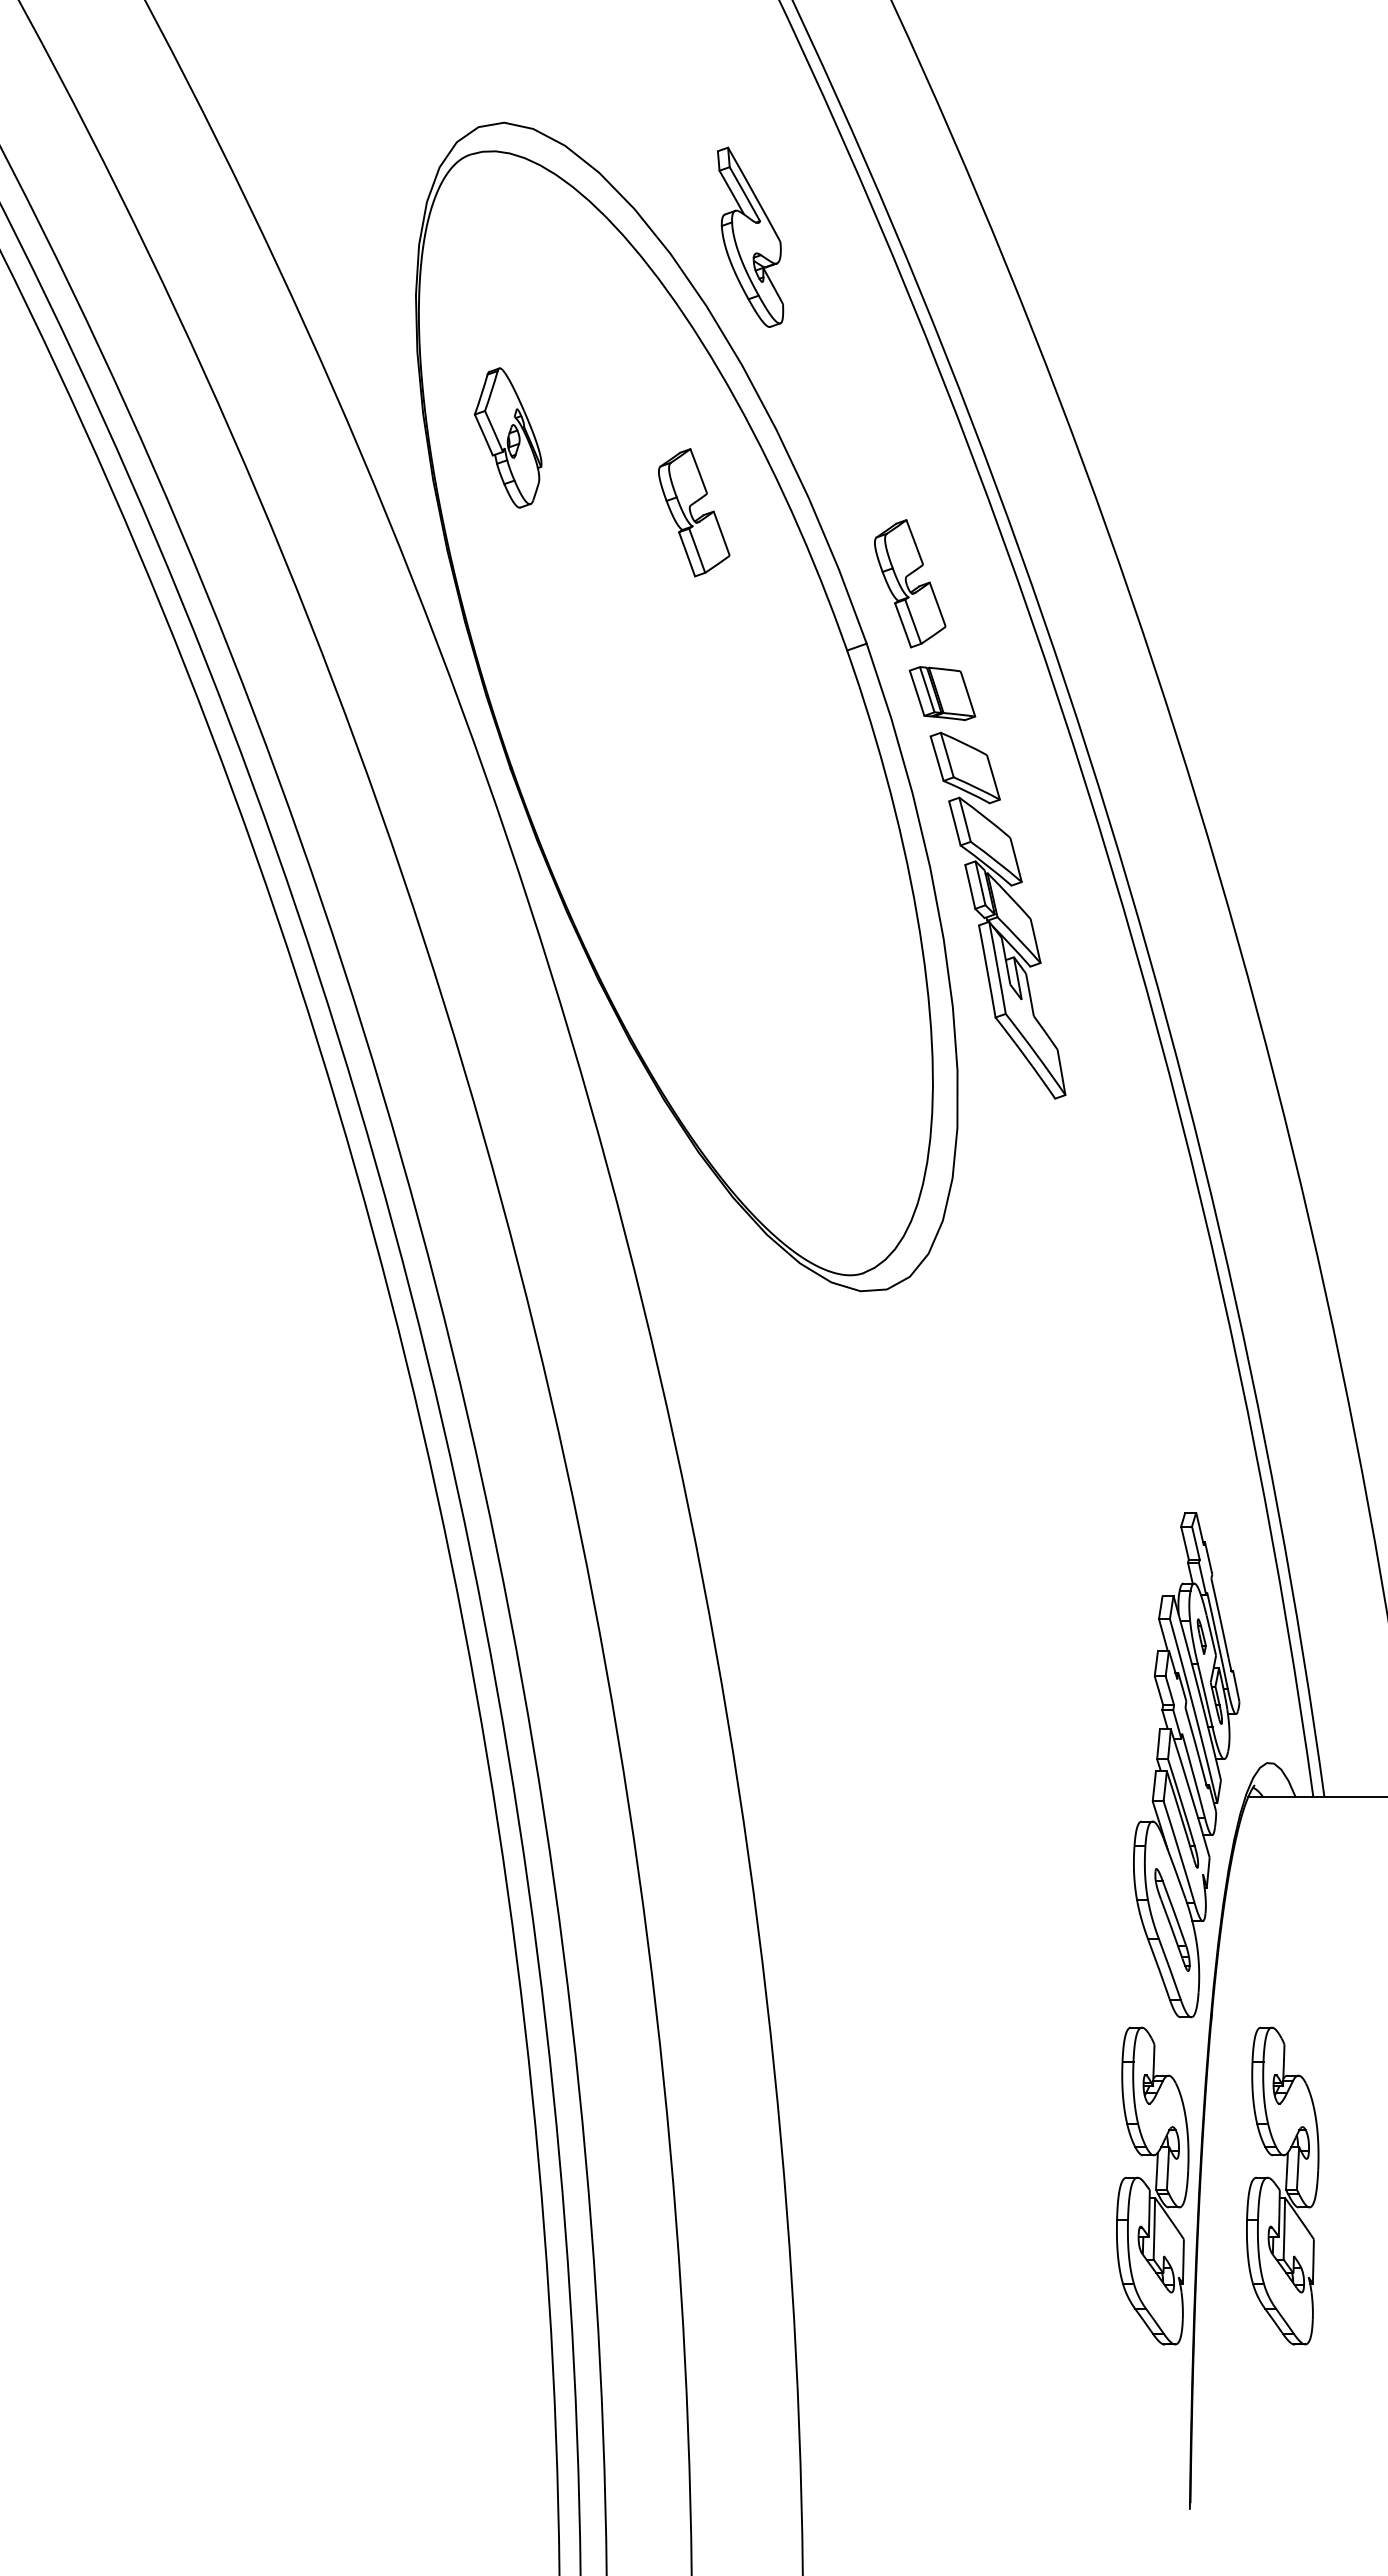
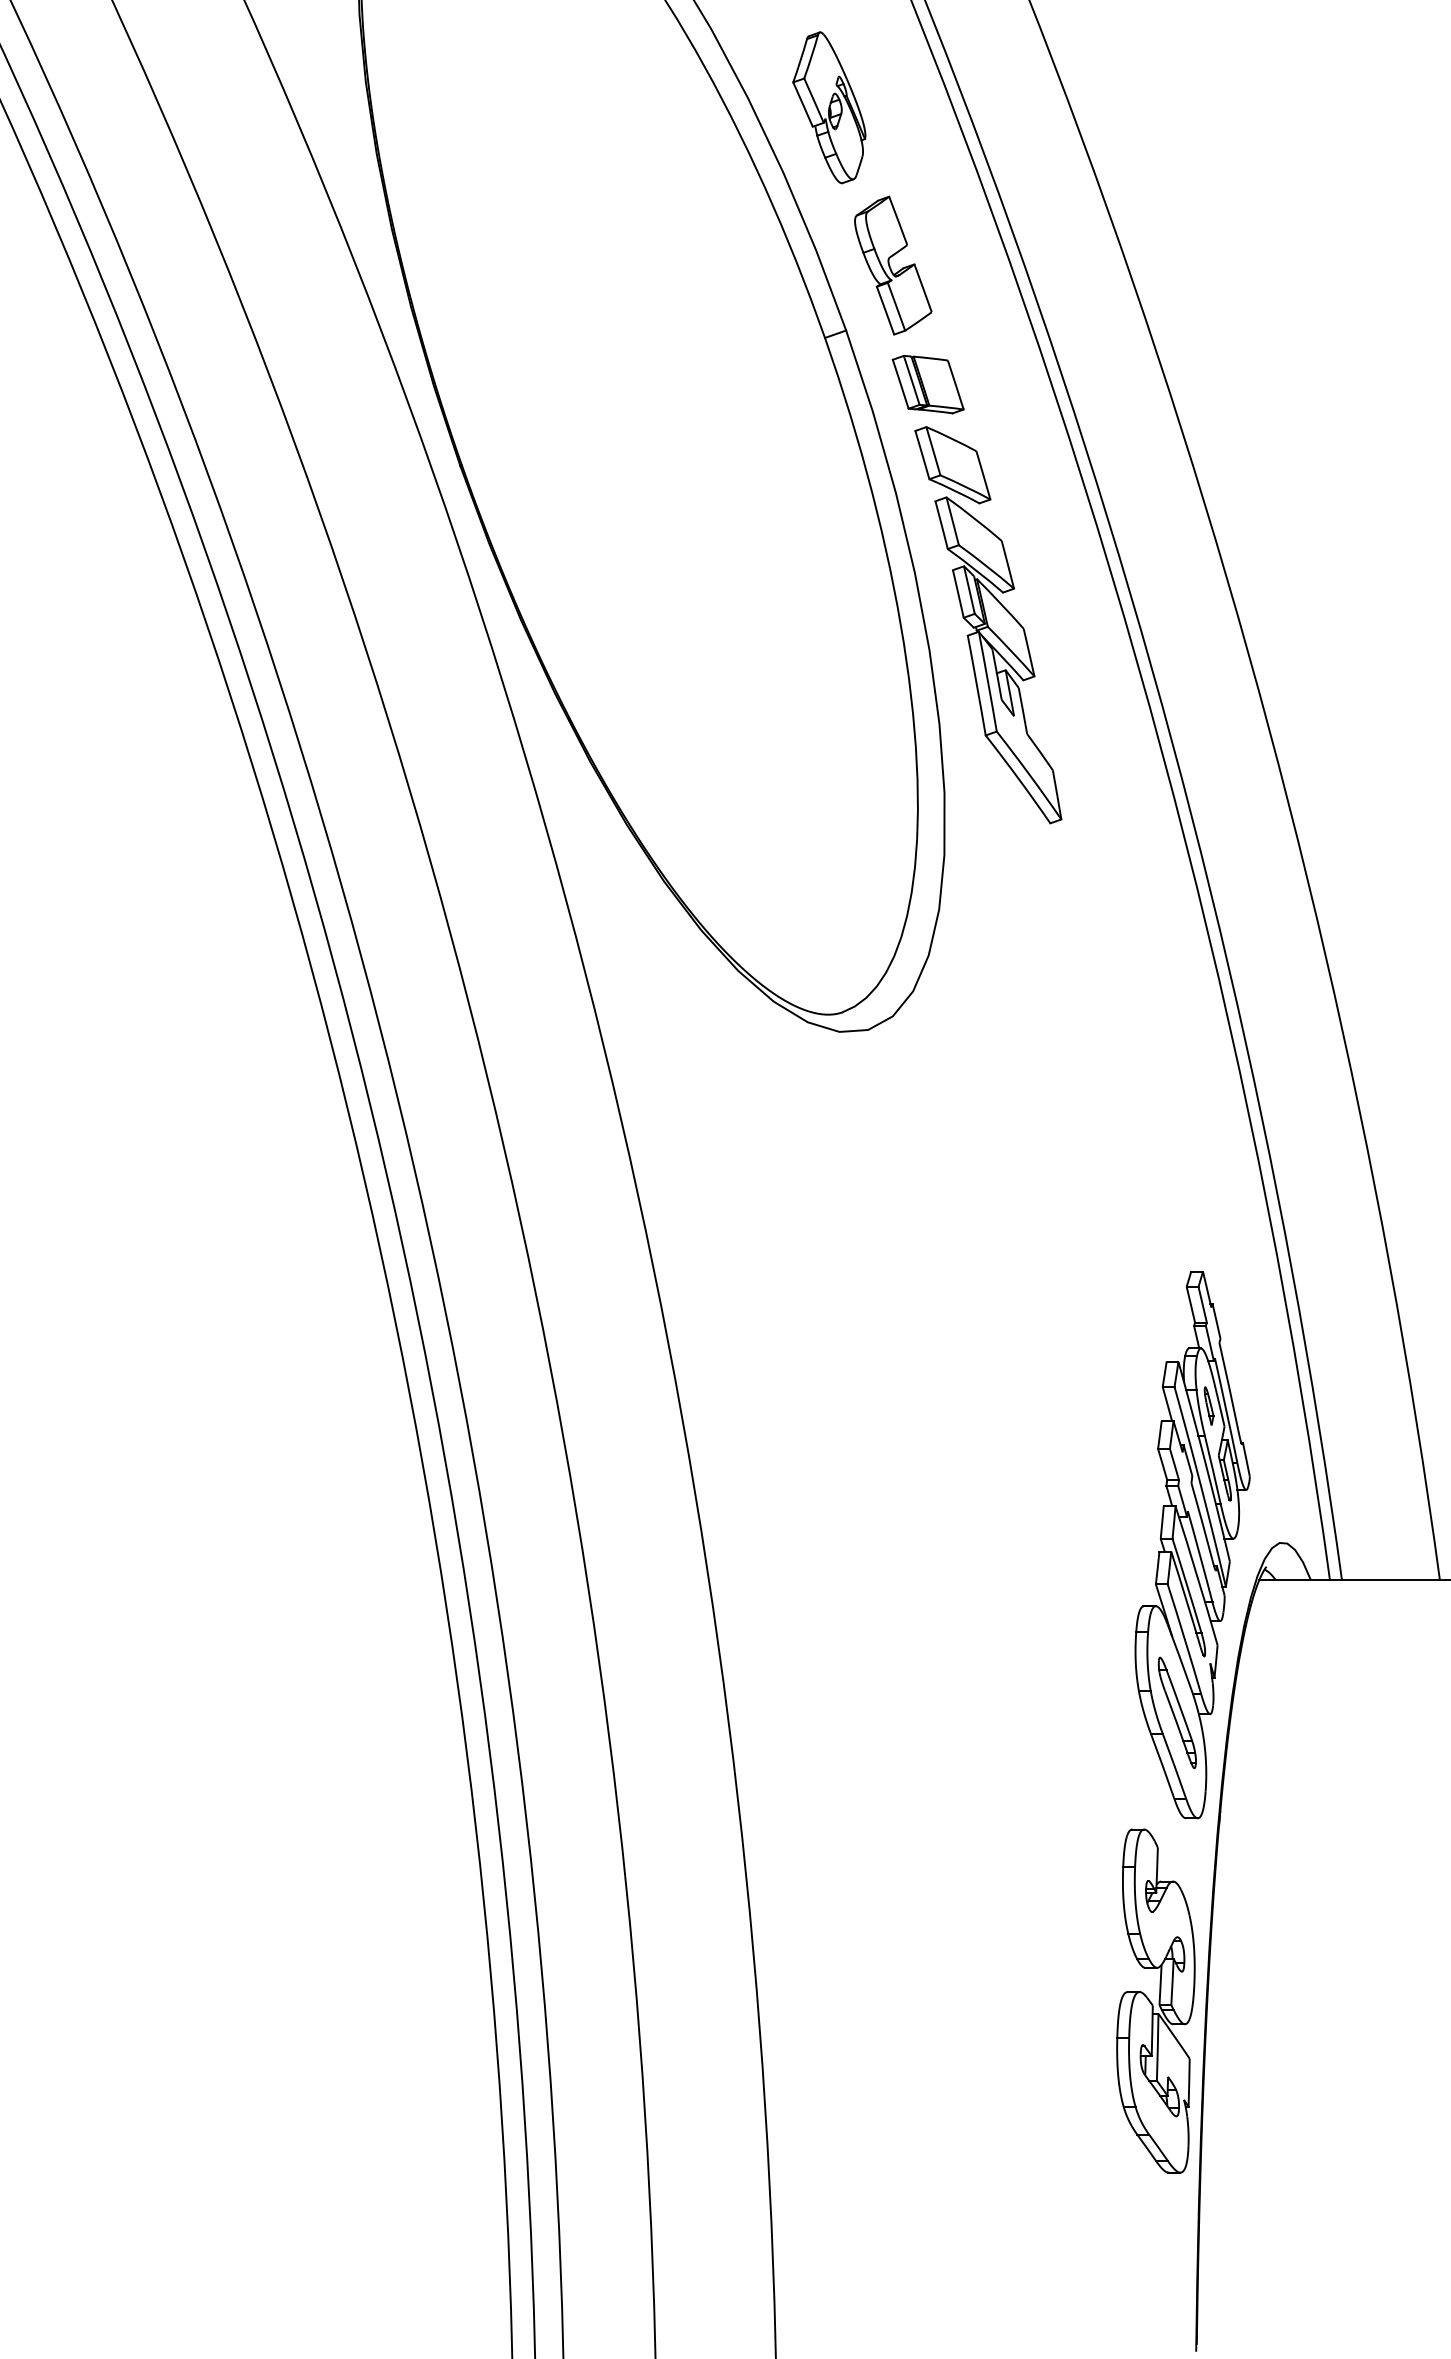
part: (507, 437) -> (828, 107), moved
part: (694, 512) -> (659, 188), removed
part: (1282, 2185) -> (1296, 2000), removed

